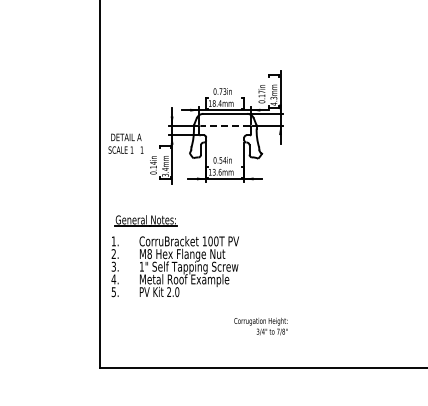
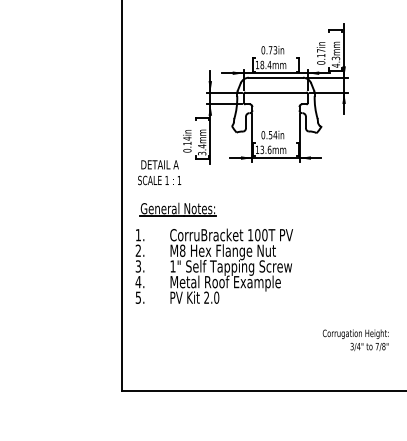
line: (225, 125) -> (276, 92), dashed -> solid
text: (125, 143) -> (158, 172), moved
text: (260, 326) -> (355, 340), moved

